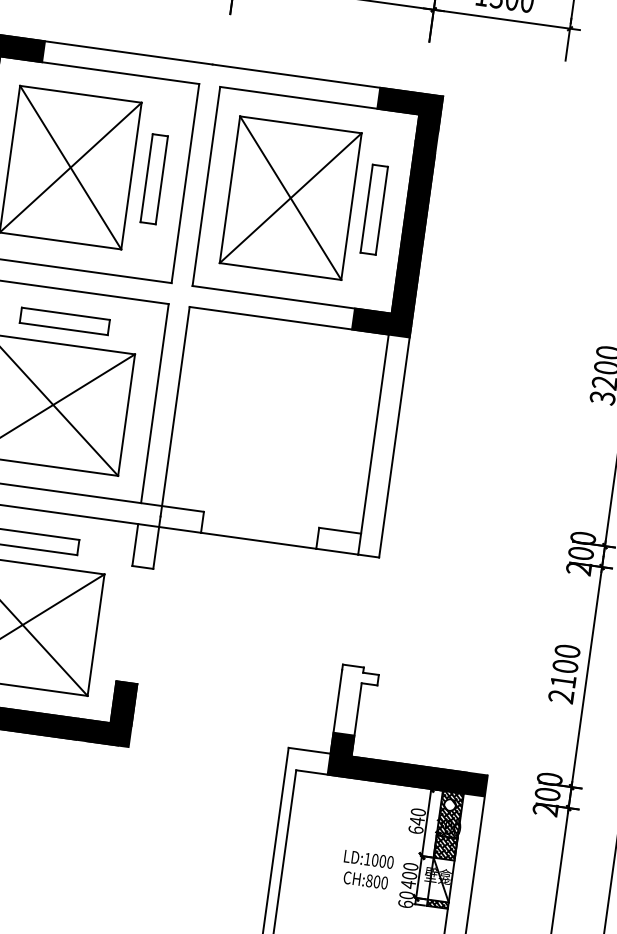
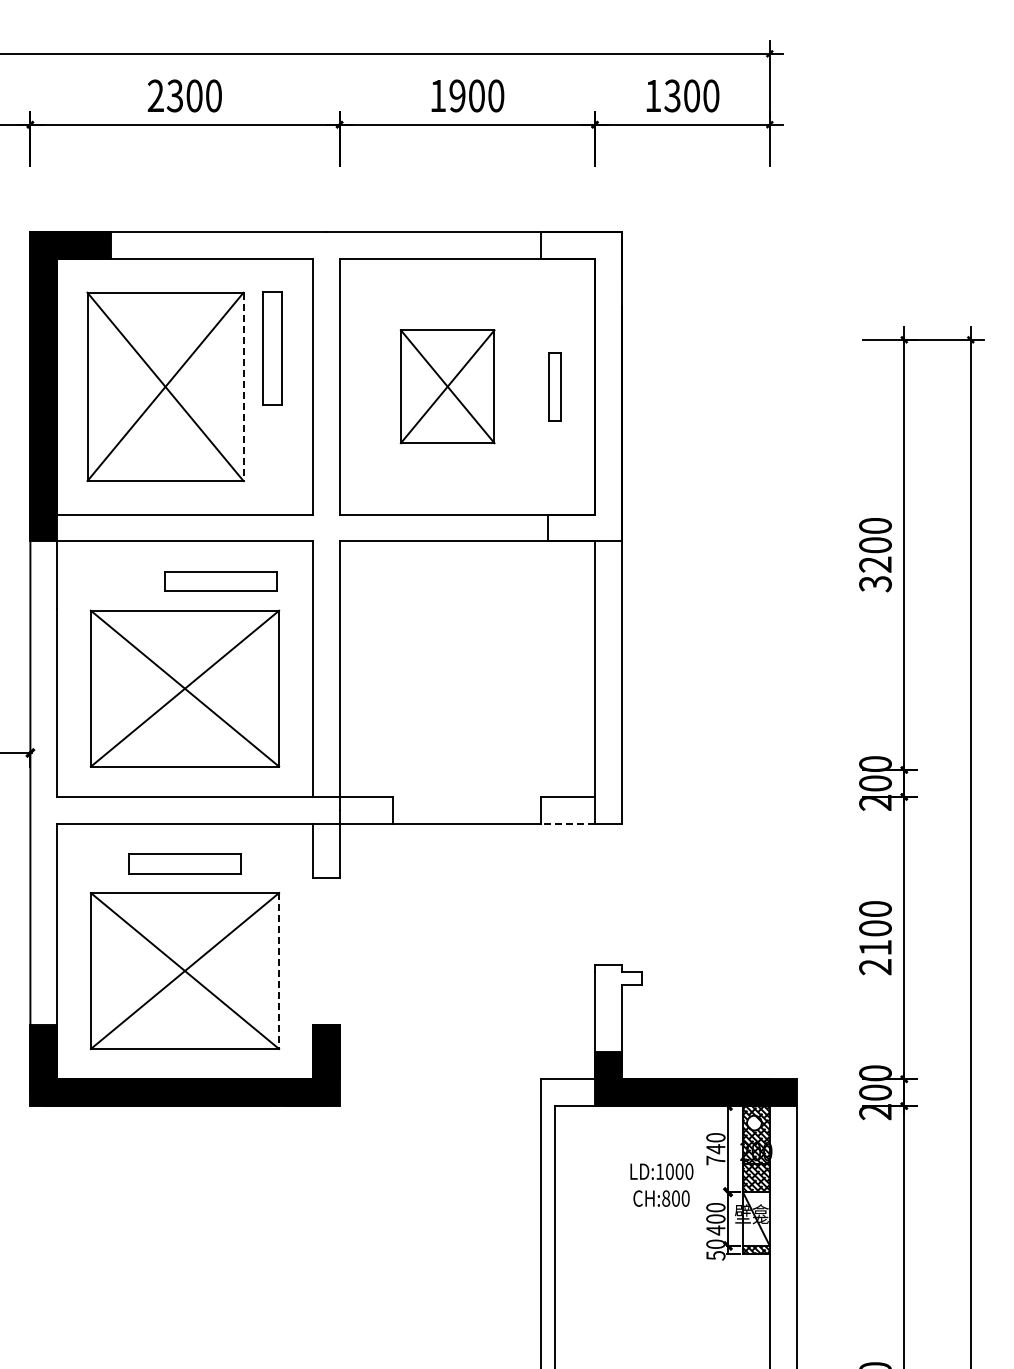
line: (131, 176) -> (243, 387), solid -> dashed
part: (154, 178) -> (272, 348), moved
part: (290, 197) -> (447, 386), size x0.6
part: (373, 209) -> (554, 386), size x0.6
fill: (394, 212) -> (581, 386), removed
part: (64, 321) -> (220, 581), moved
line: (337, 551) -> (568, 823), solid -> dashed
line: (96, 635) -> (279, 971), solid -> dashed
text: (415, 830) -> (715, 1160), 640 -> 740
text: (367, 869) -> (661, 1184), moved
text: (405, 904) -> (715, 1255), 60 -> 50

